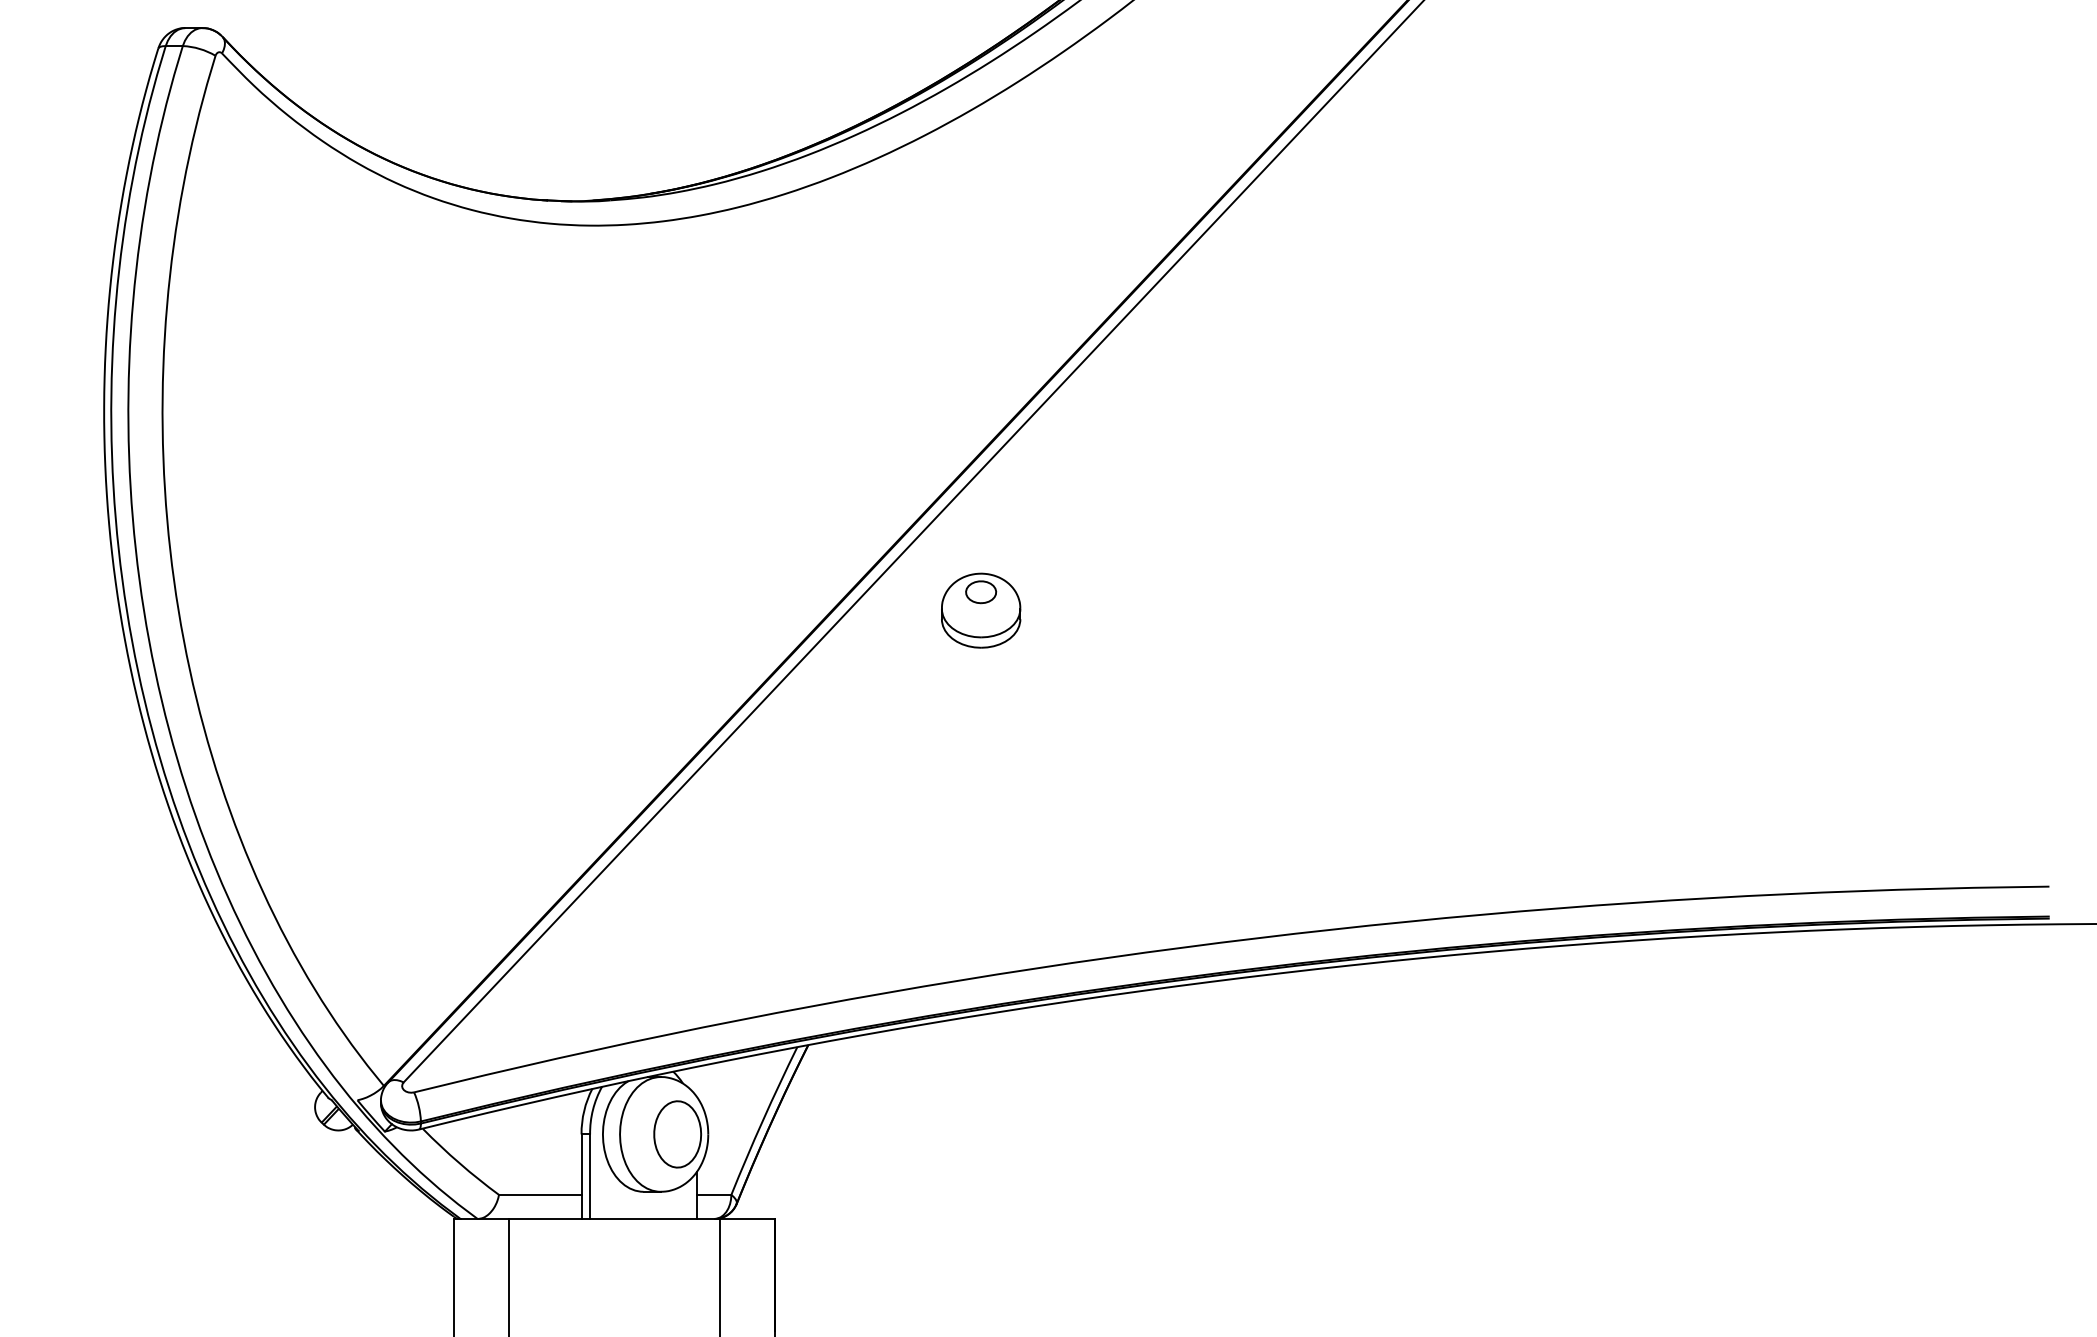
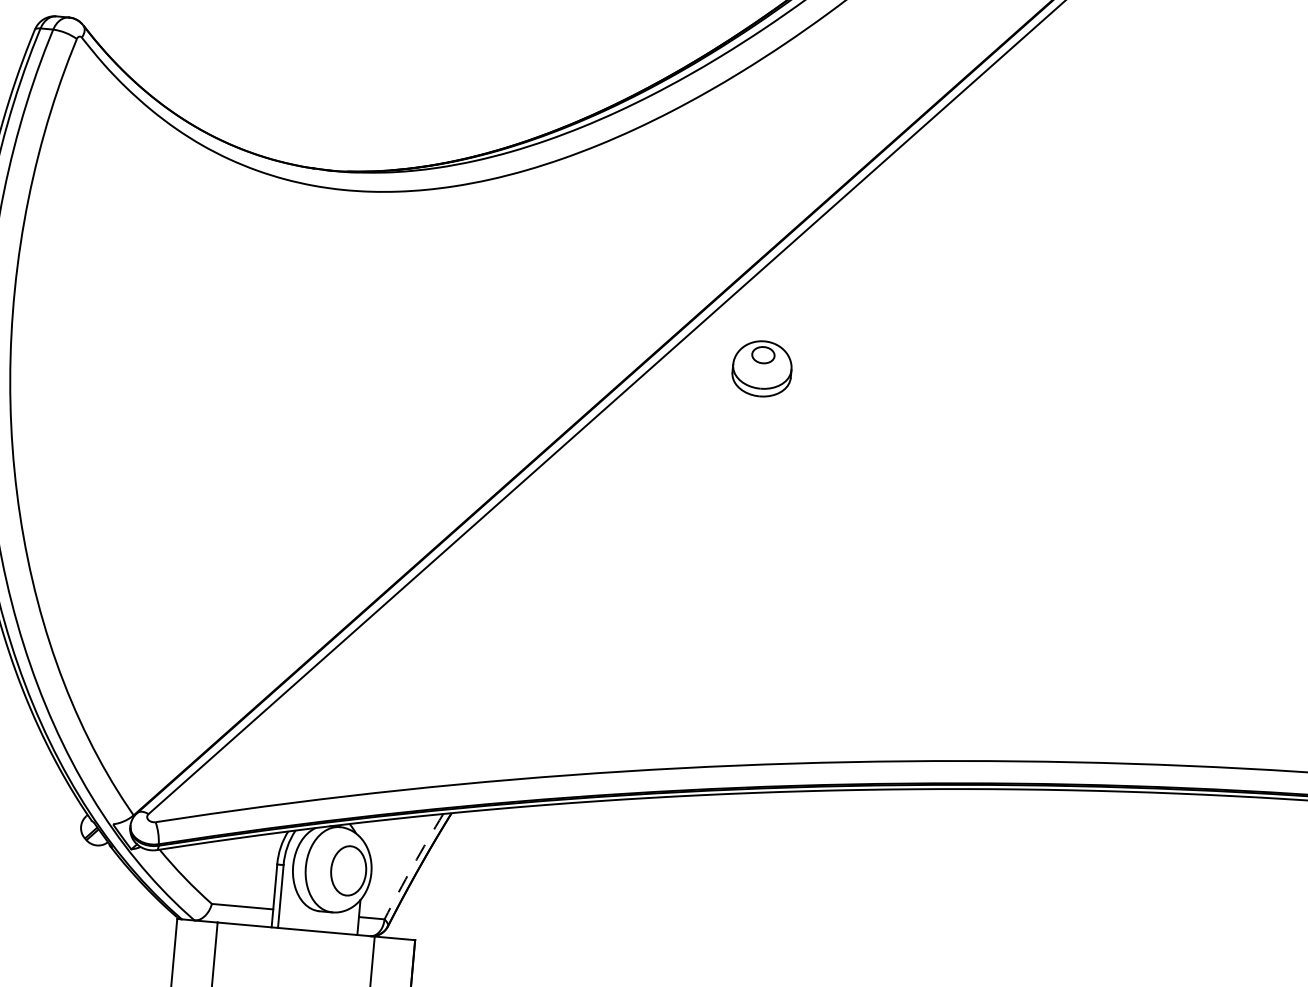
part: (981, 610) -> (762, 368), moved
arc: (763, 1120) -> (413, 866), solid -> dashed

